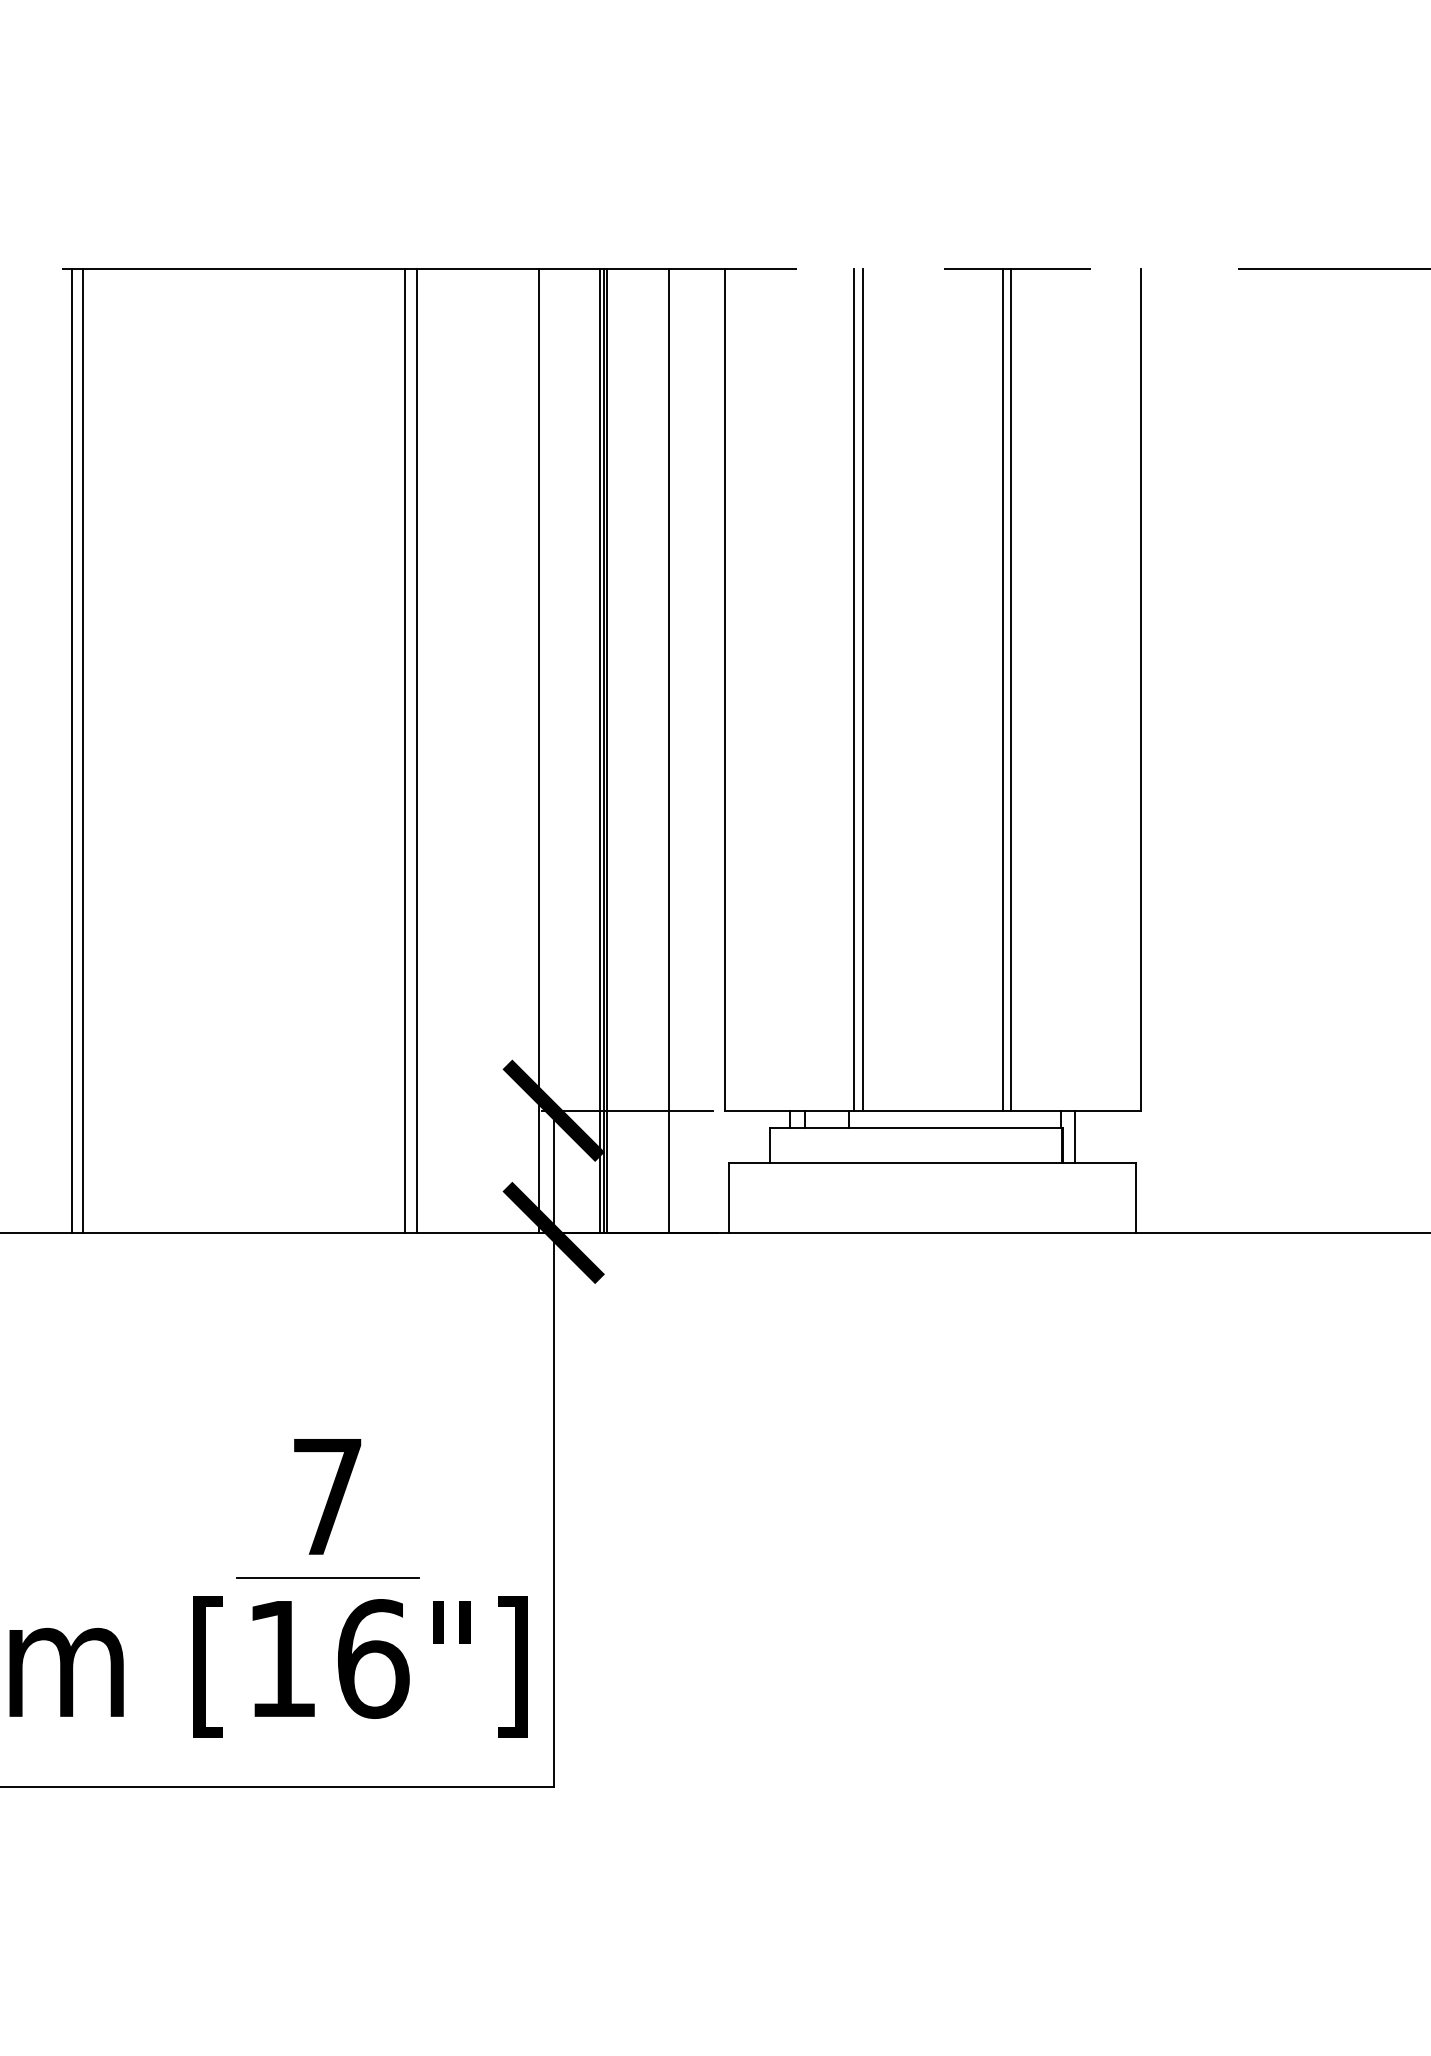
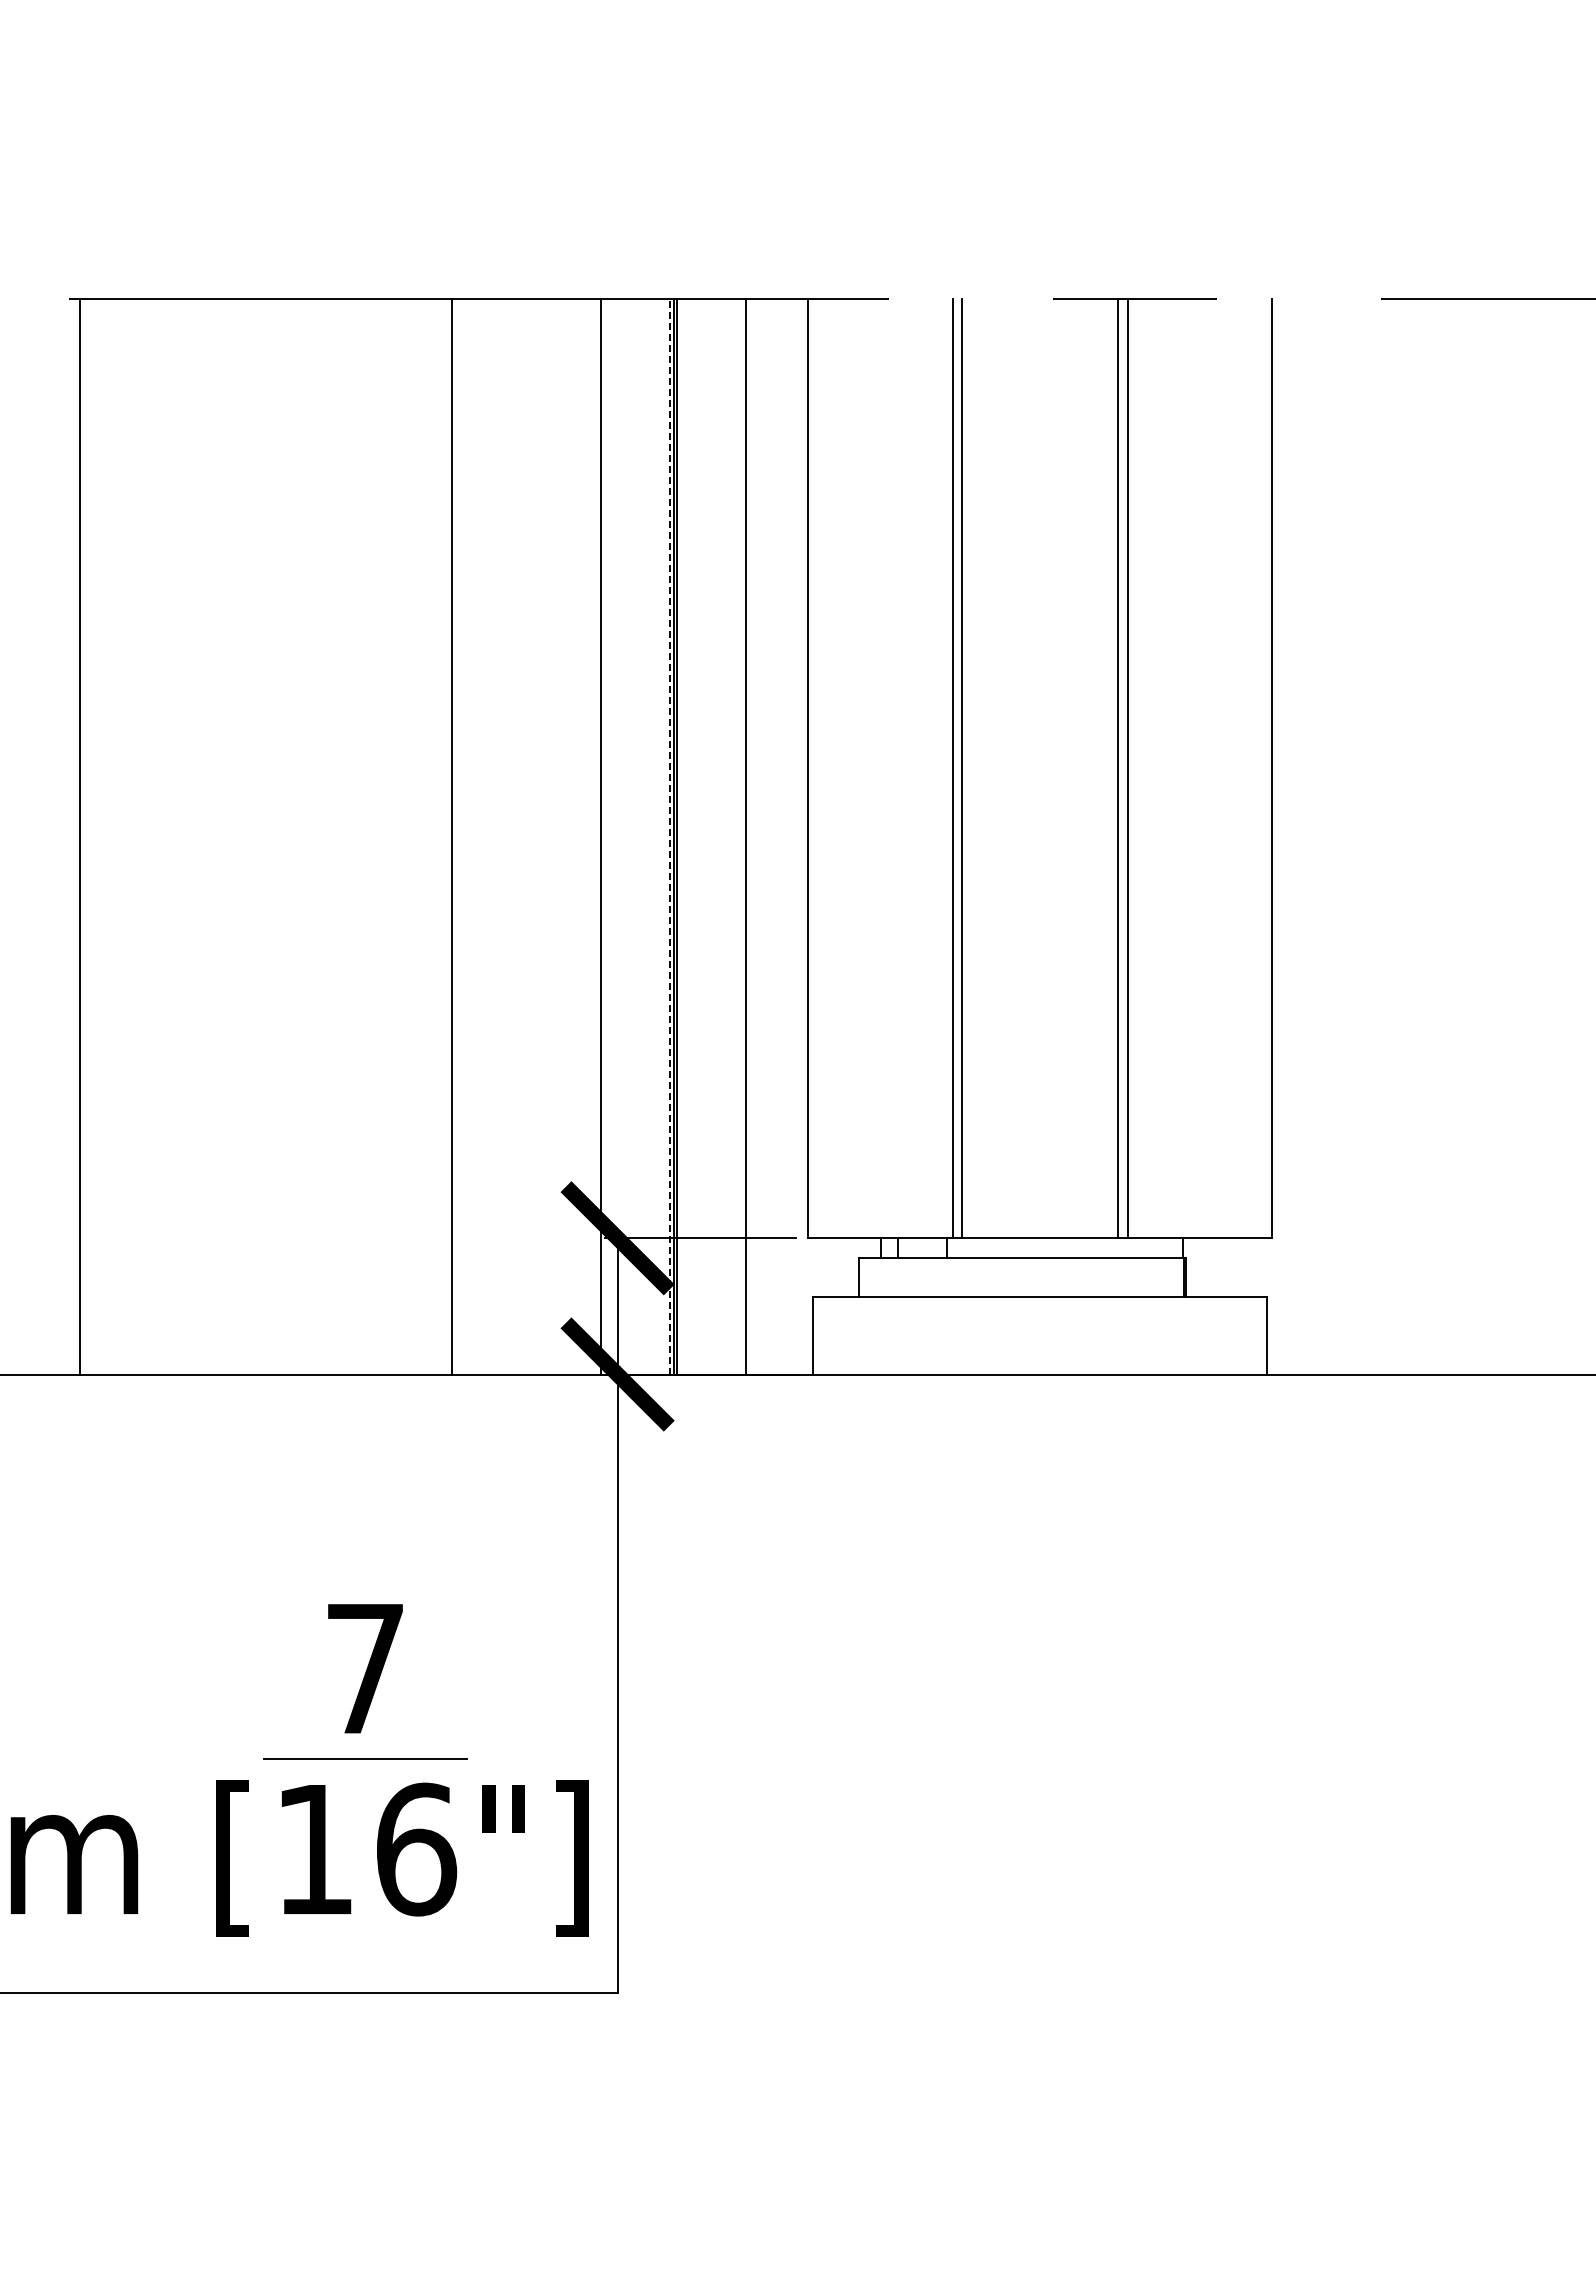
line: (83, 750) -> (93, 836), removed
line: (417, 750) -> (465, 836), removed
line: (600, 750) -> (669, 836), solid -> dashed
line: (1075, 1136) -> (1199, 1267), removed

